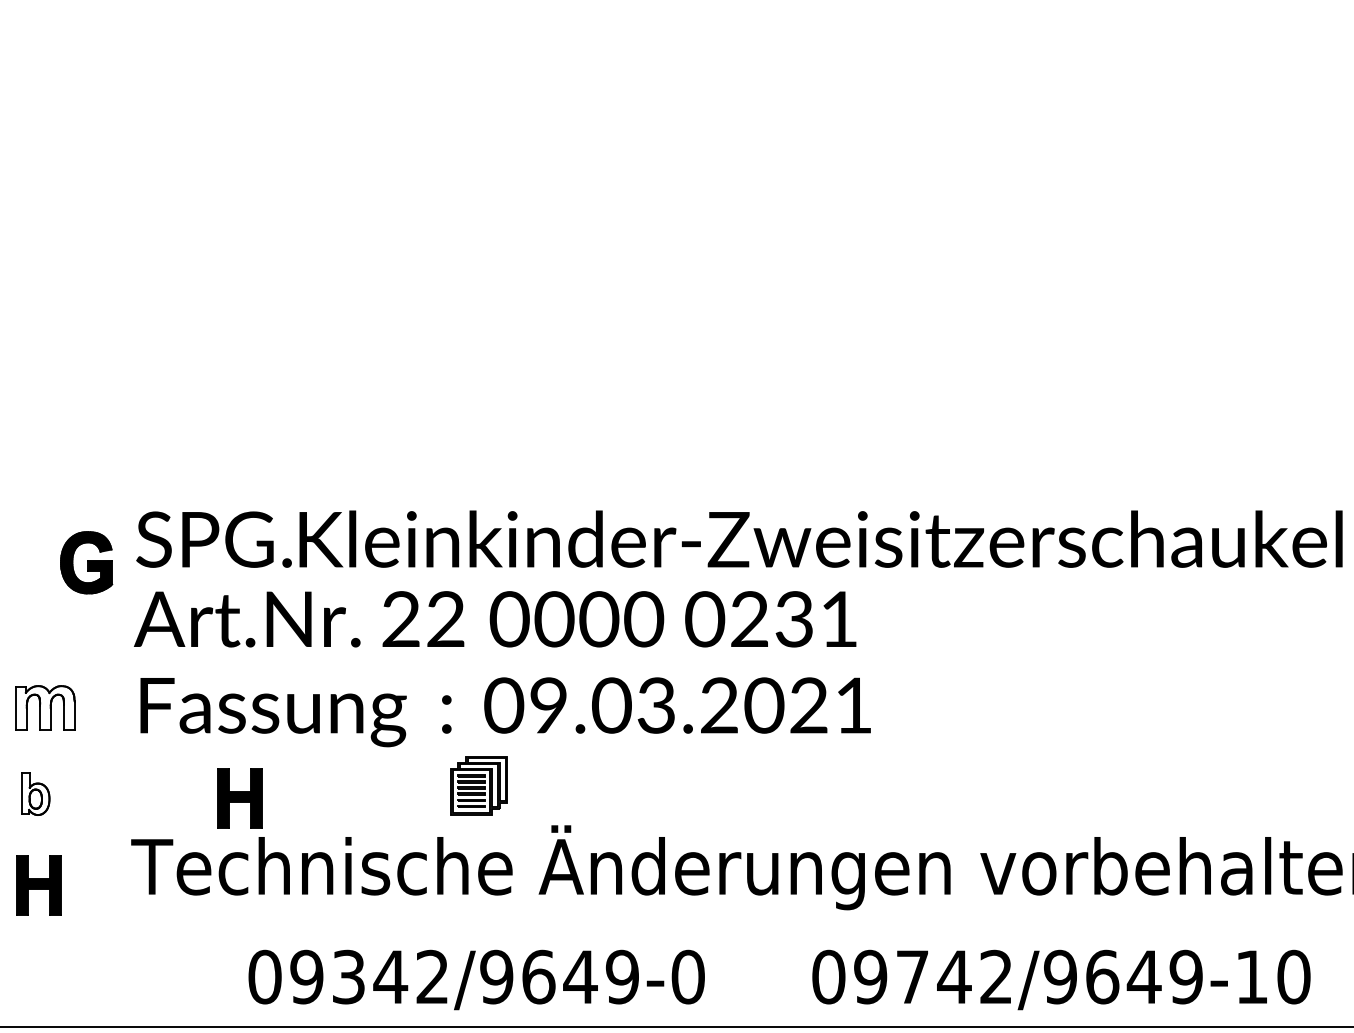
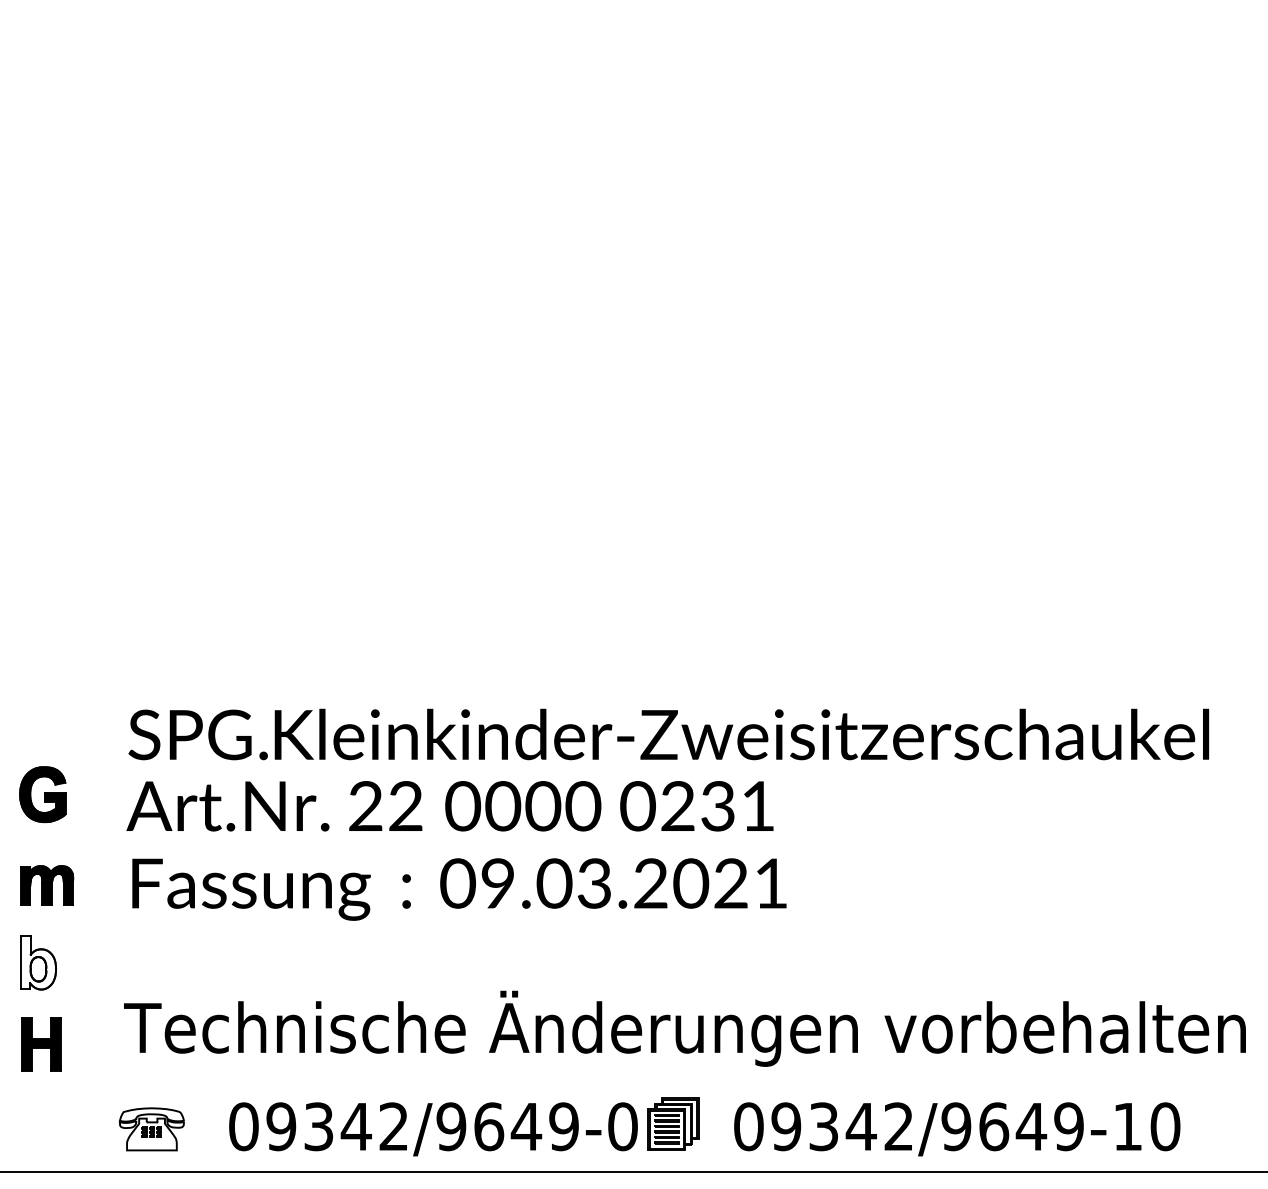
part: (86, 562) -> (42, 794), moved
fill: (45, 707) -> (47, 885), added
part: (478, 784) -> (673, 1123), moved
part: (35, 793) -> (38, 962), size x1.43
part: (240, 798) -> (221, 966), removed
text: (912, 976) -> (823, 1126), 09742/9649-10 -> 09342/9649-10
part: (161, 980) -> (151, 1129), added

